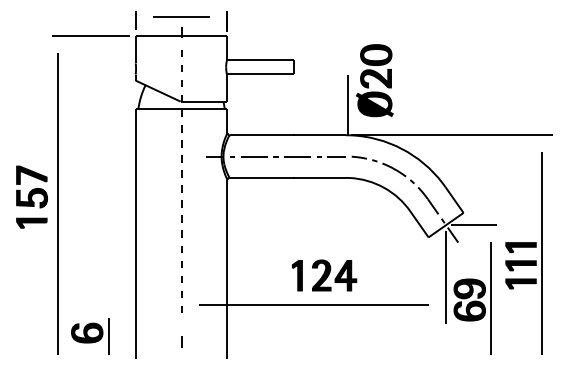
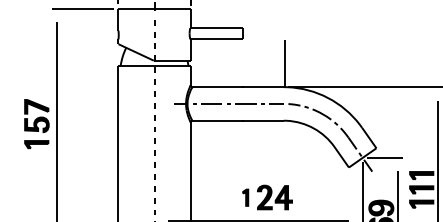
part: (374, 80) -> (306, 44), removed
part: (31, 196) -> (36, 123), moved
part: (297, 275) -> (245, 197), size x0.7

